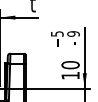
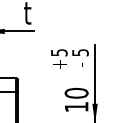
text: (73, 33) -> (80, 52), 9 -> 5

